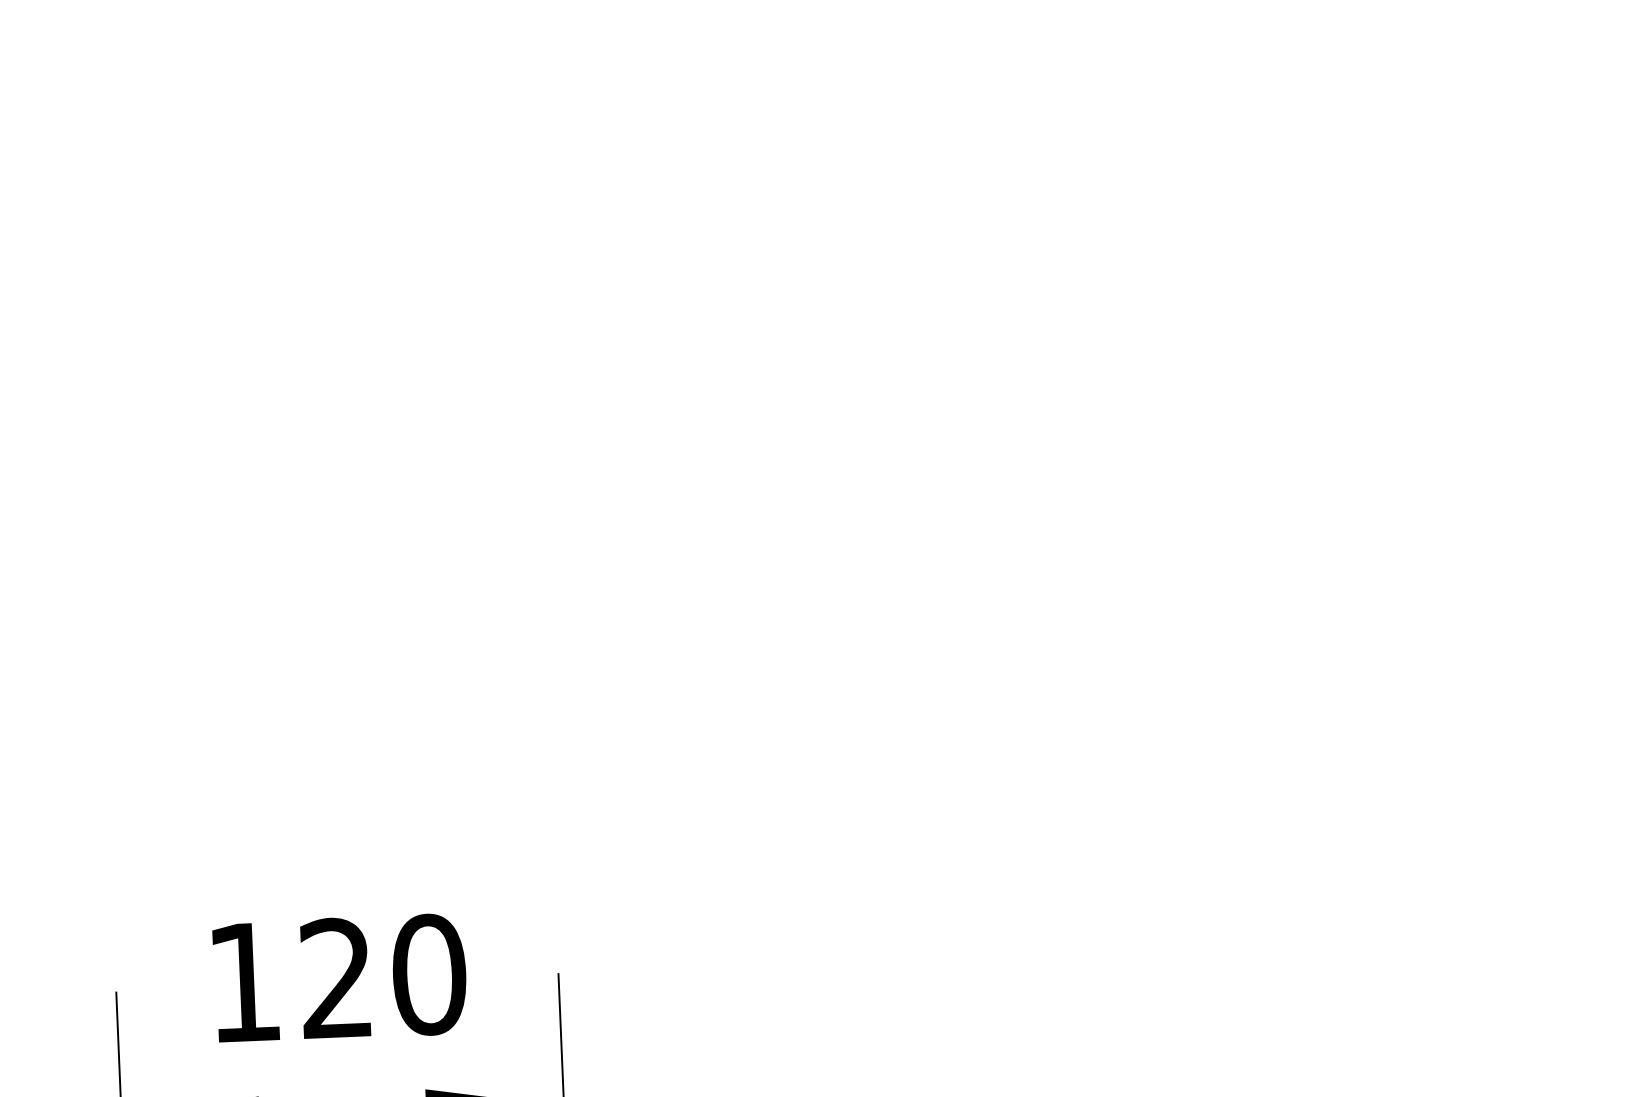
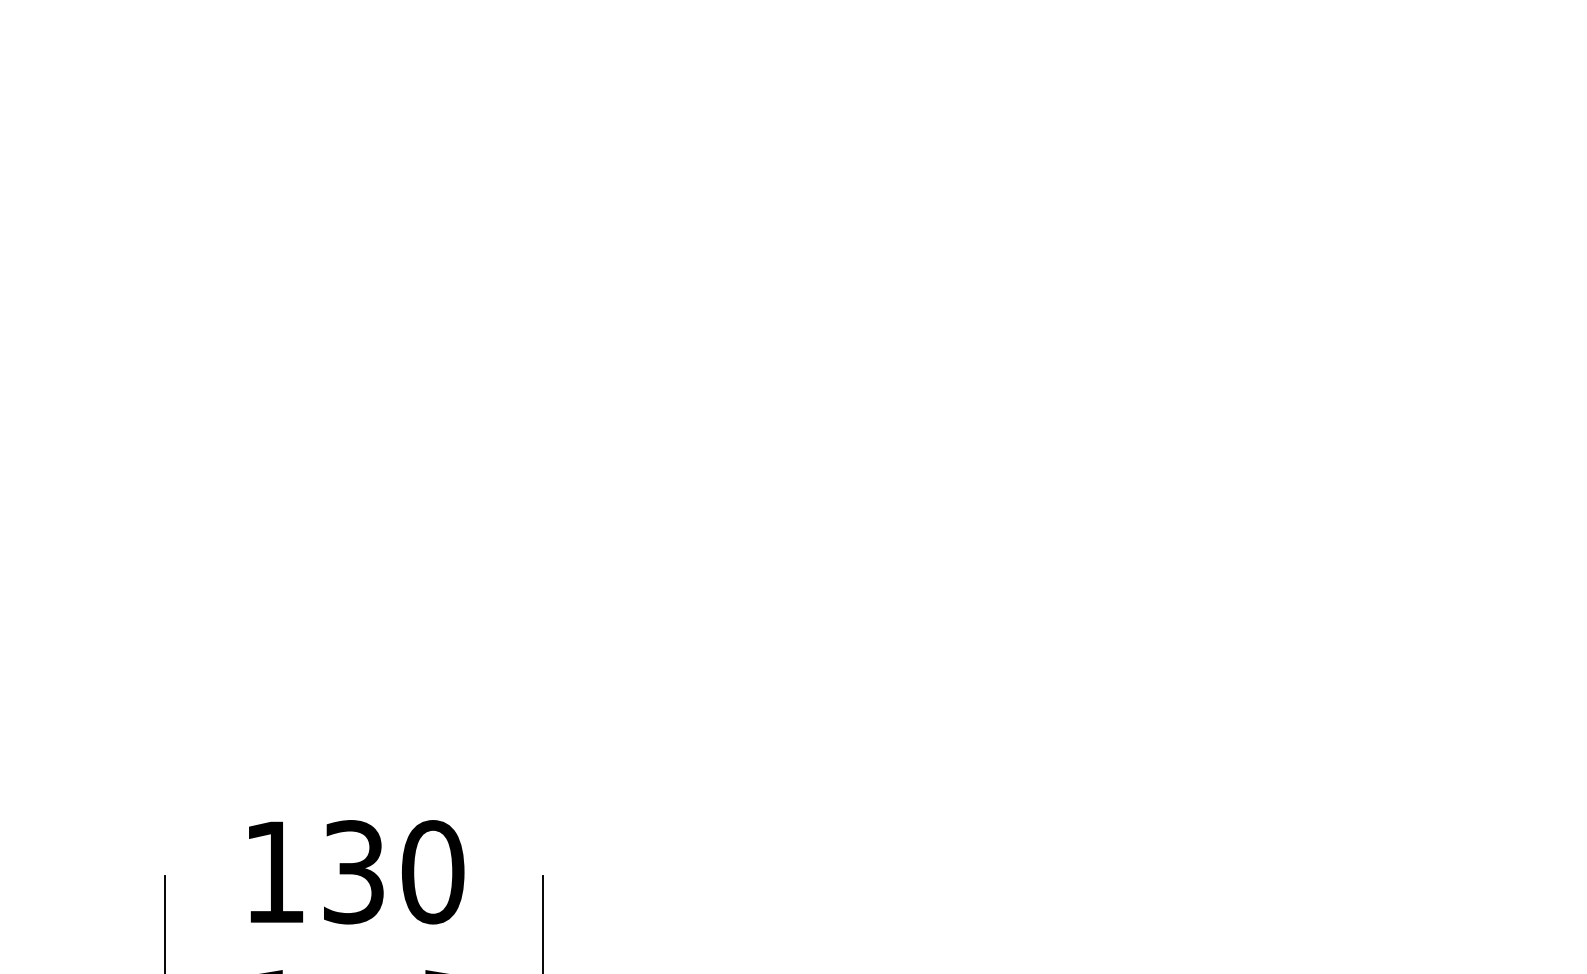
text: (336, 978) -> (353, 872), 120 -> 130

